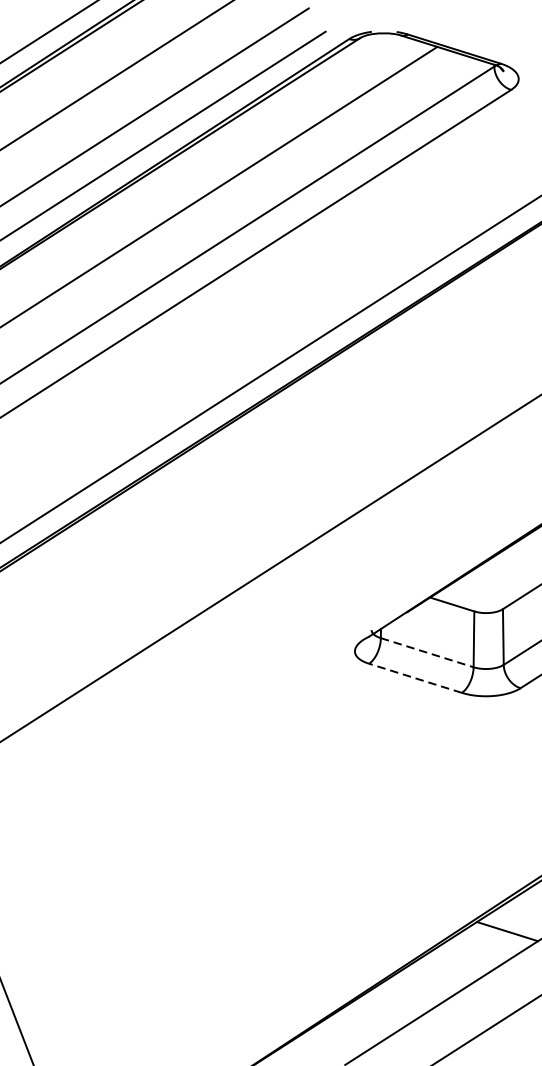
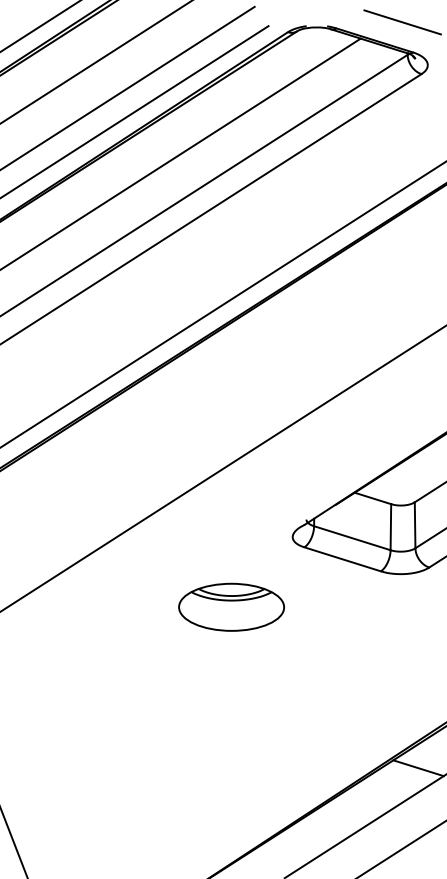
line: (488, 27) -> (402, 22), added
line: (427, 653) -> (352, 538), dashed -> solid
line: (415, 678) -> (342, 559), dashed -> solid
part: (280, 735) -> (231, 606), added

